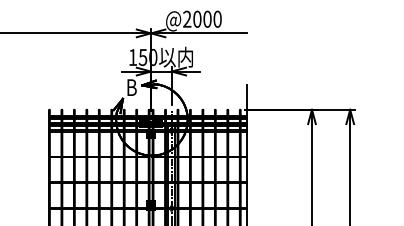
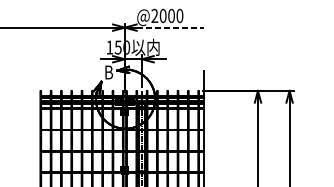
line: (206, 33) -> (170, 27), solid -> dashed

